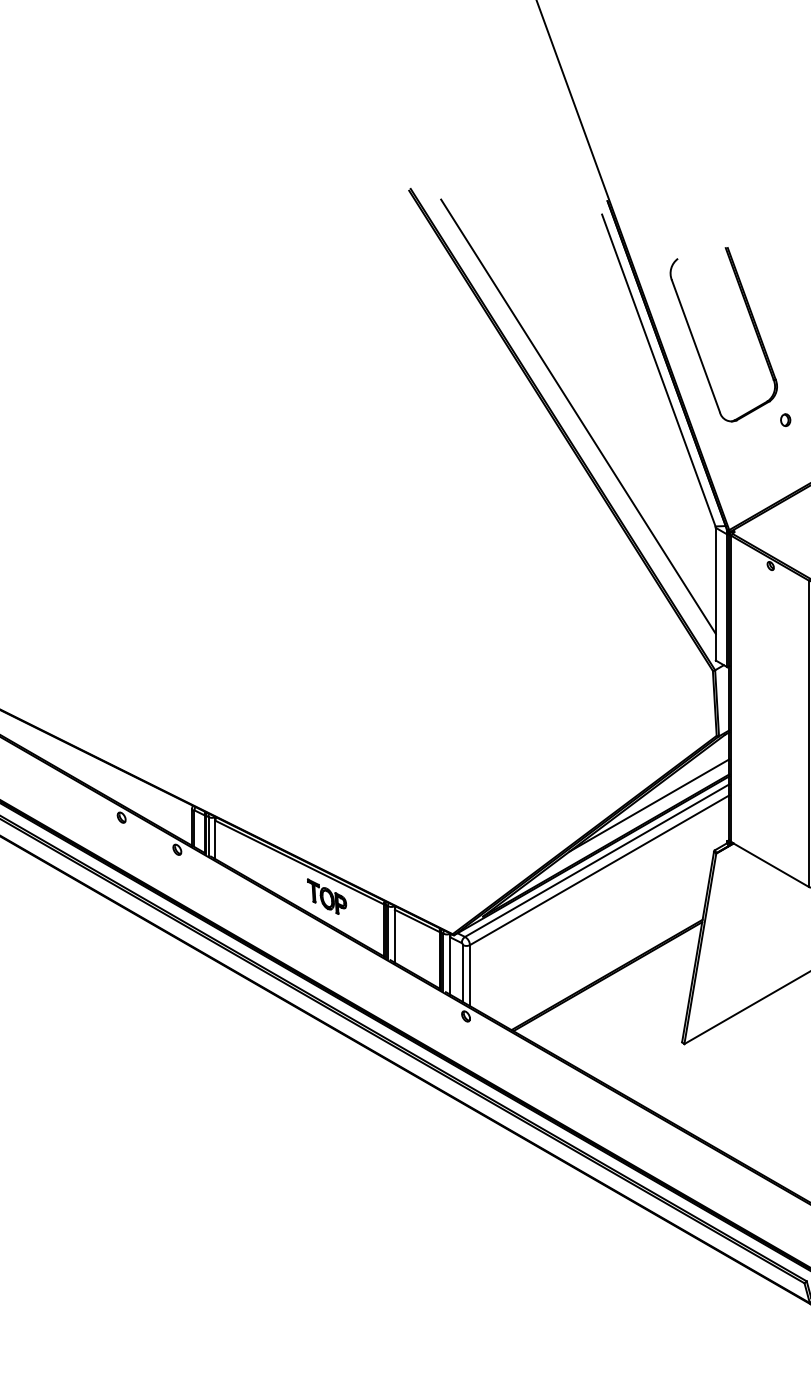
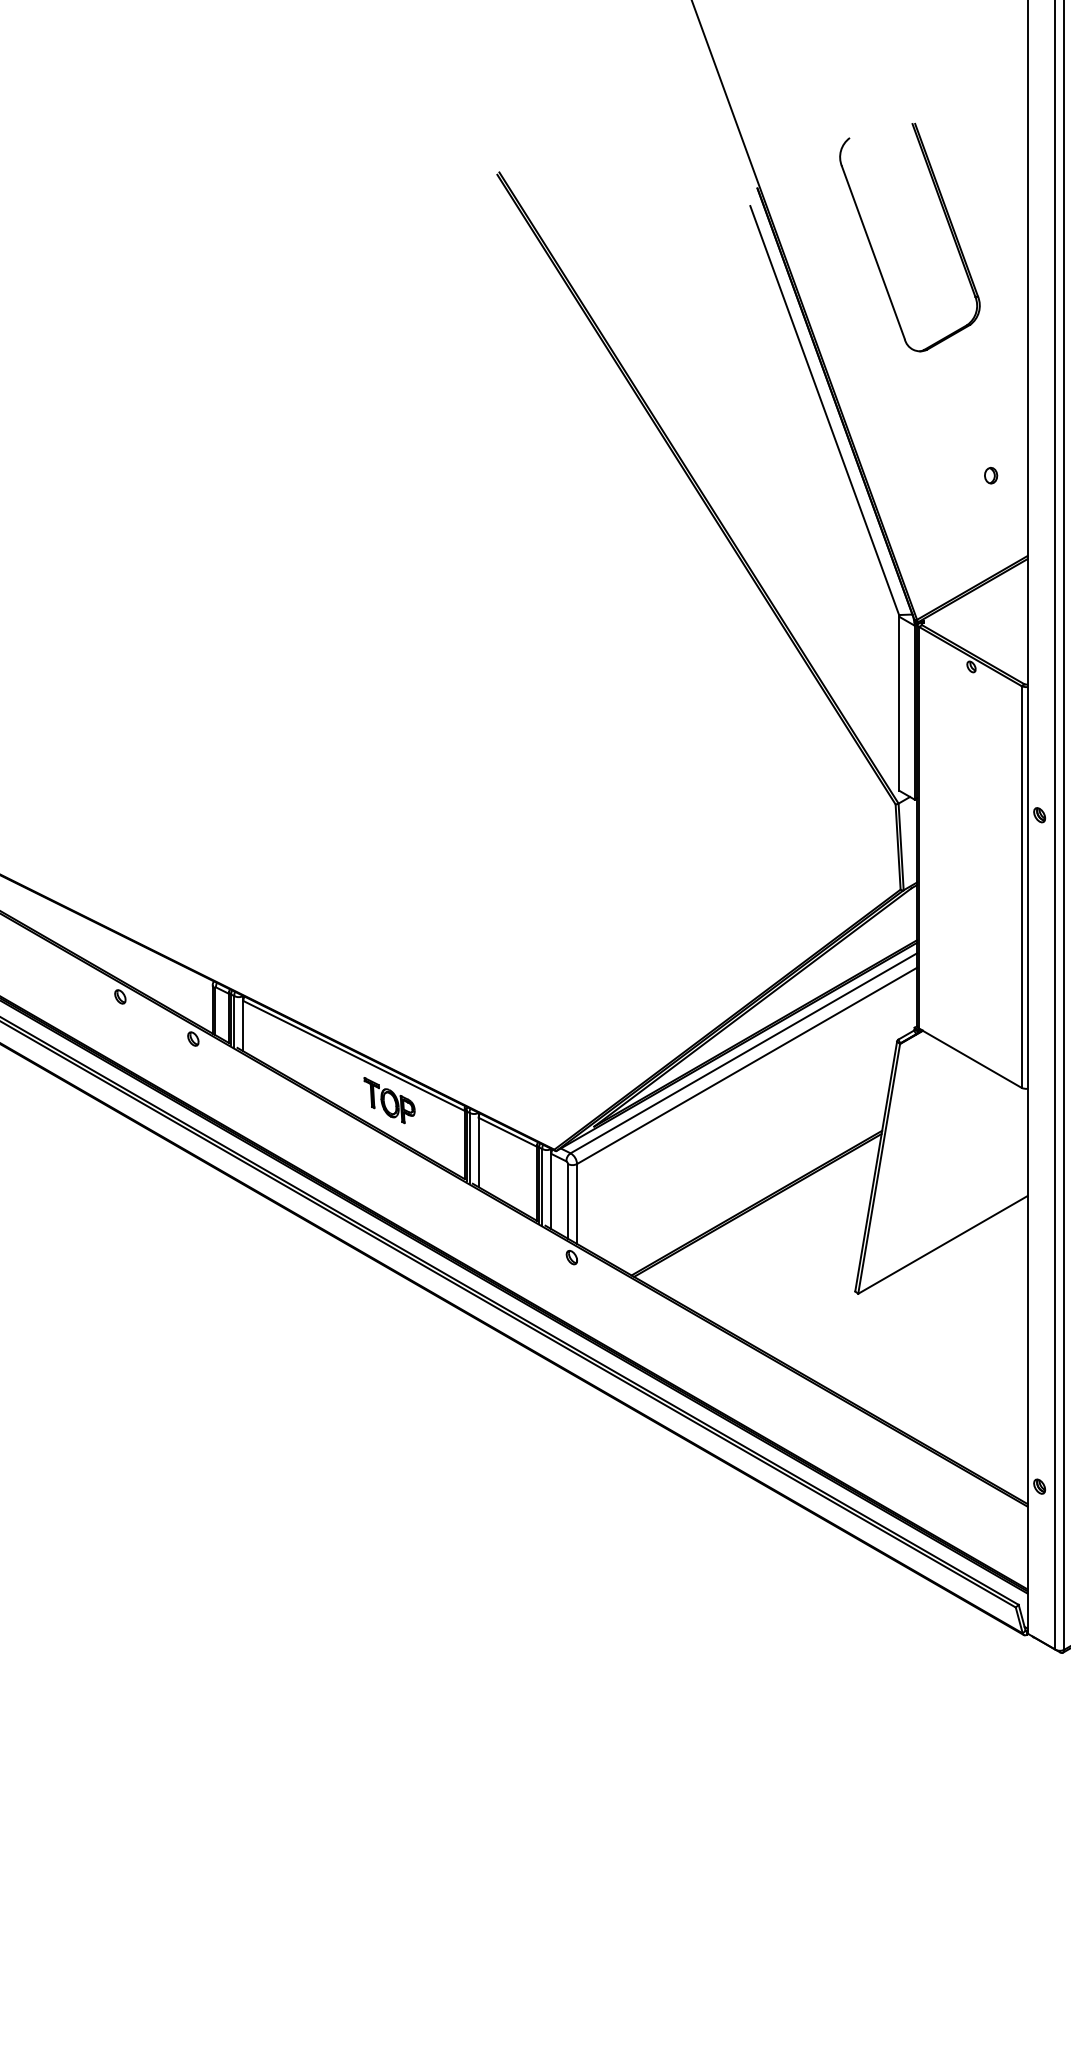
part: (696, 343) -> (873, 249), moved
line: (578, 416) -> (719, 470), removed
line: (649, 805) -> (812, 980), removed

